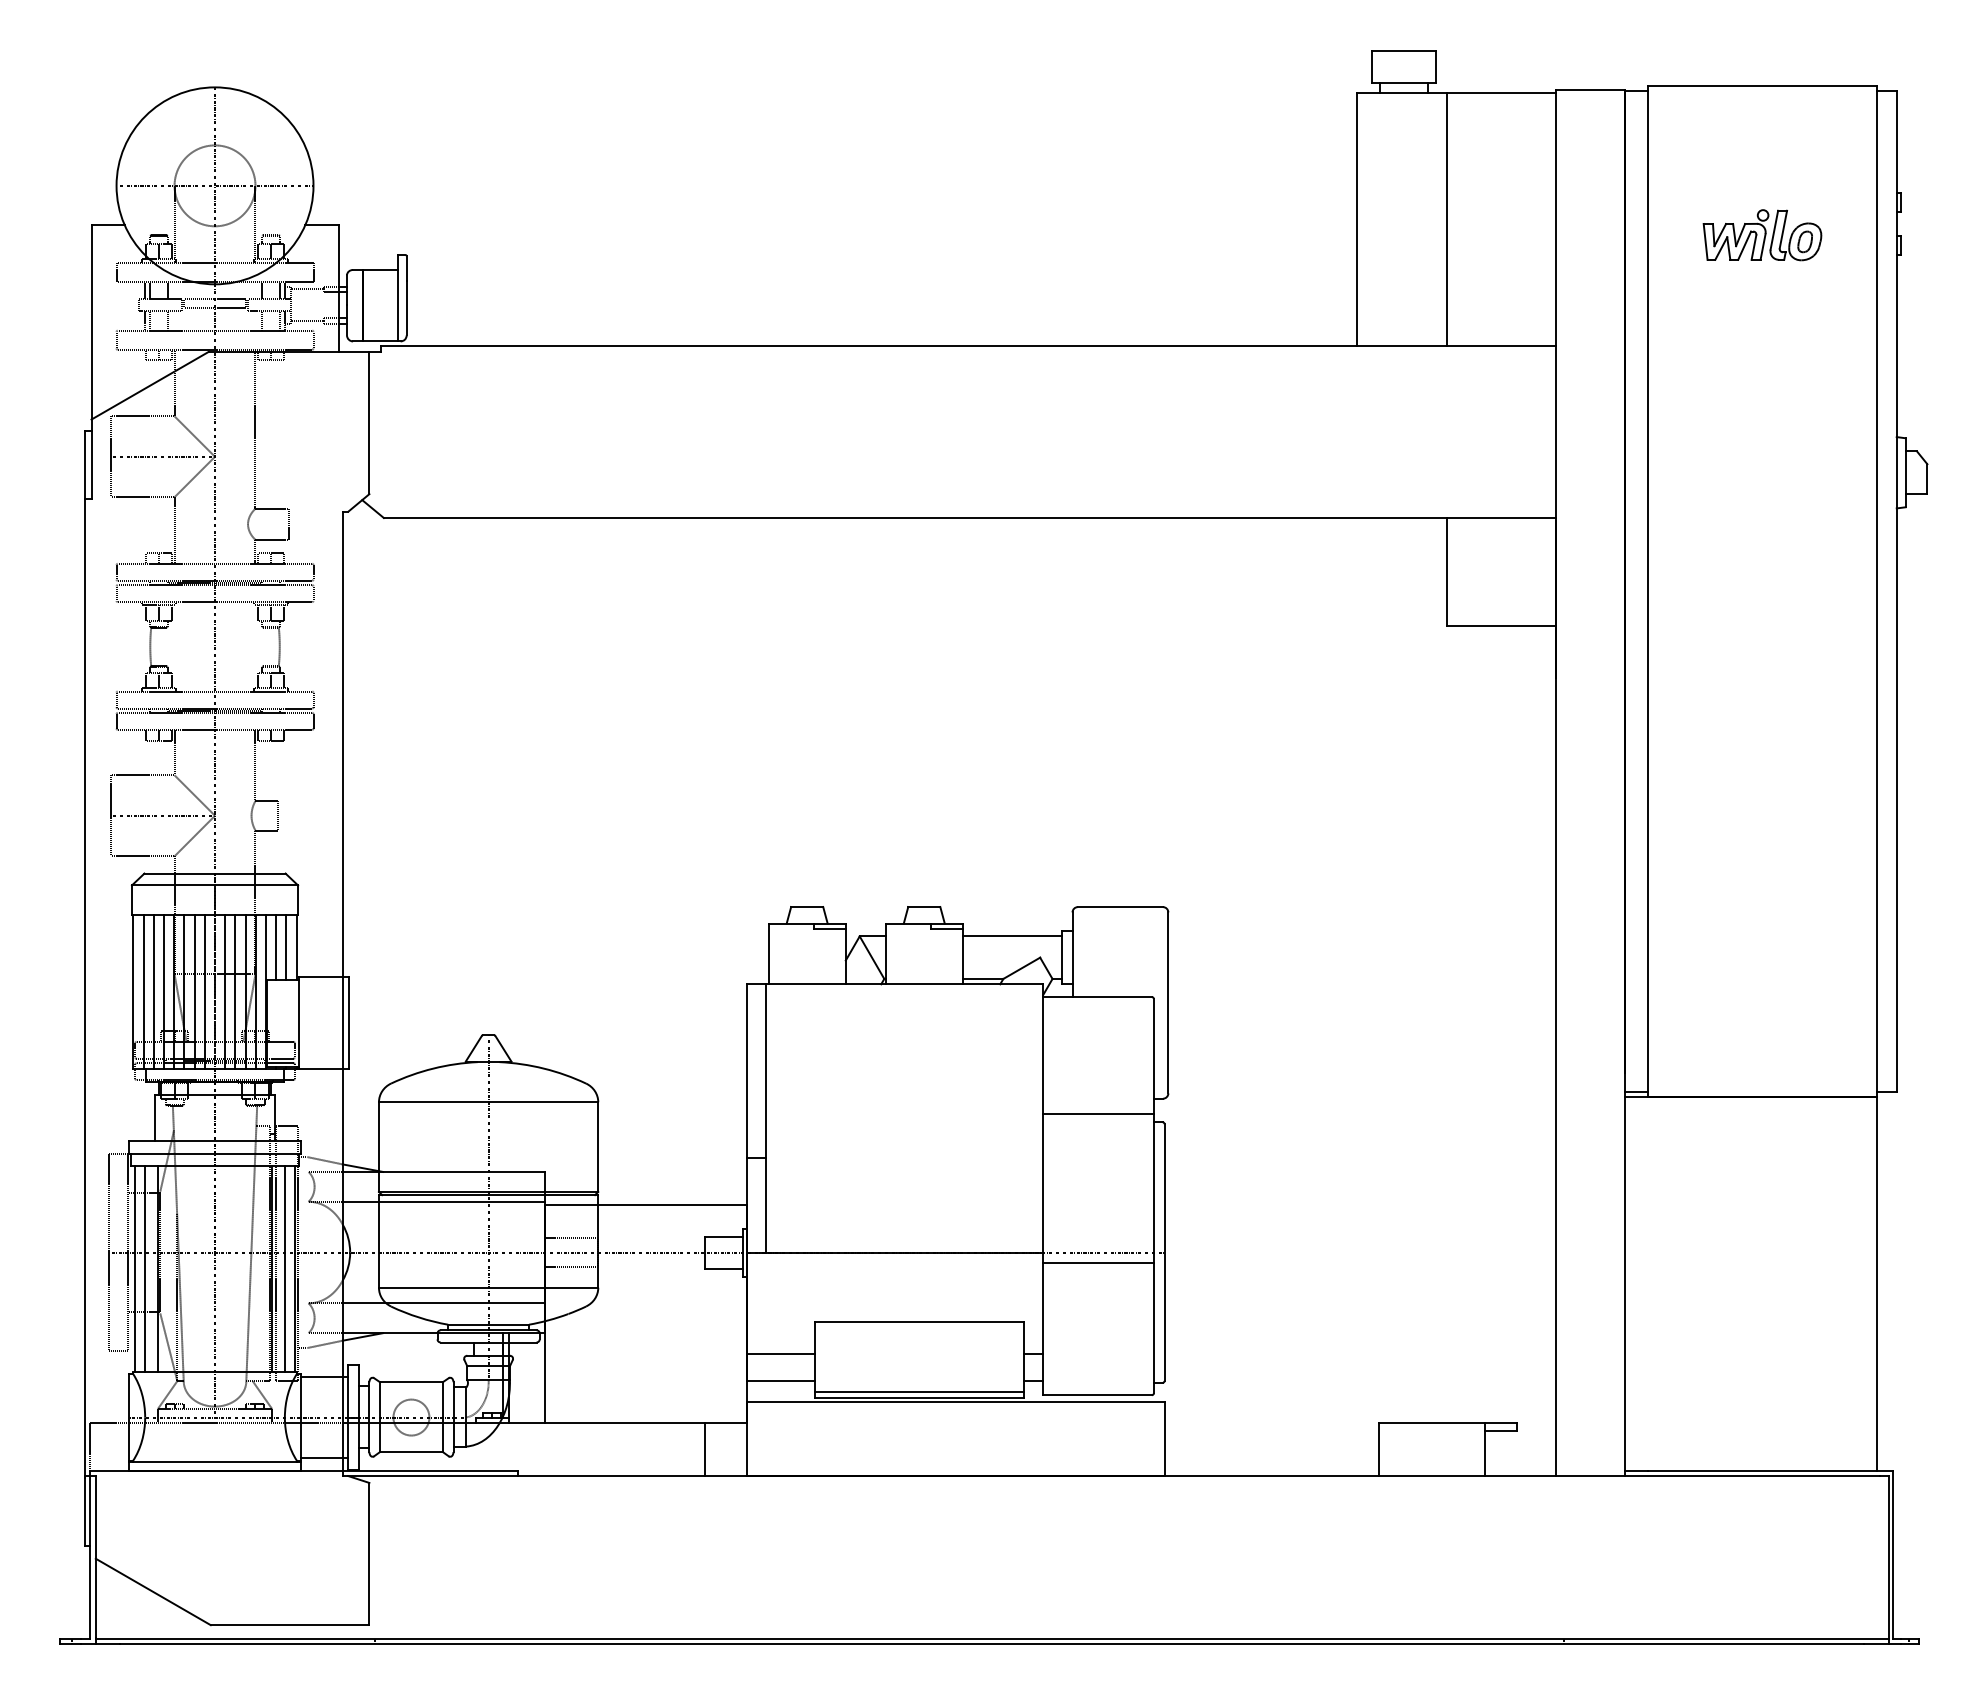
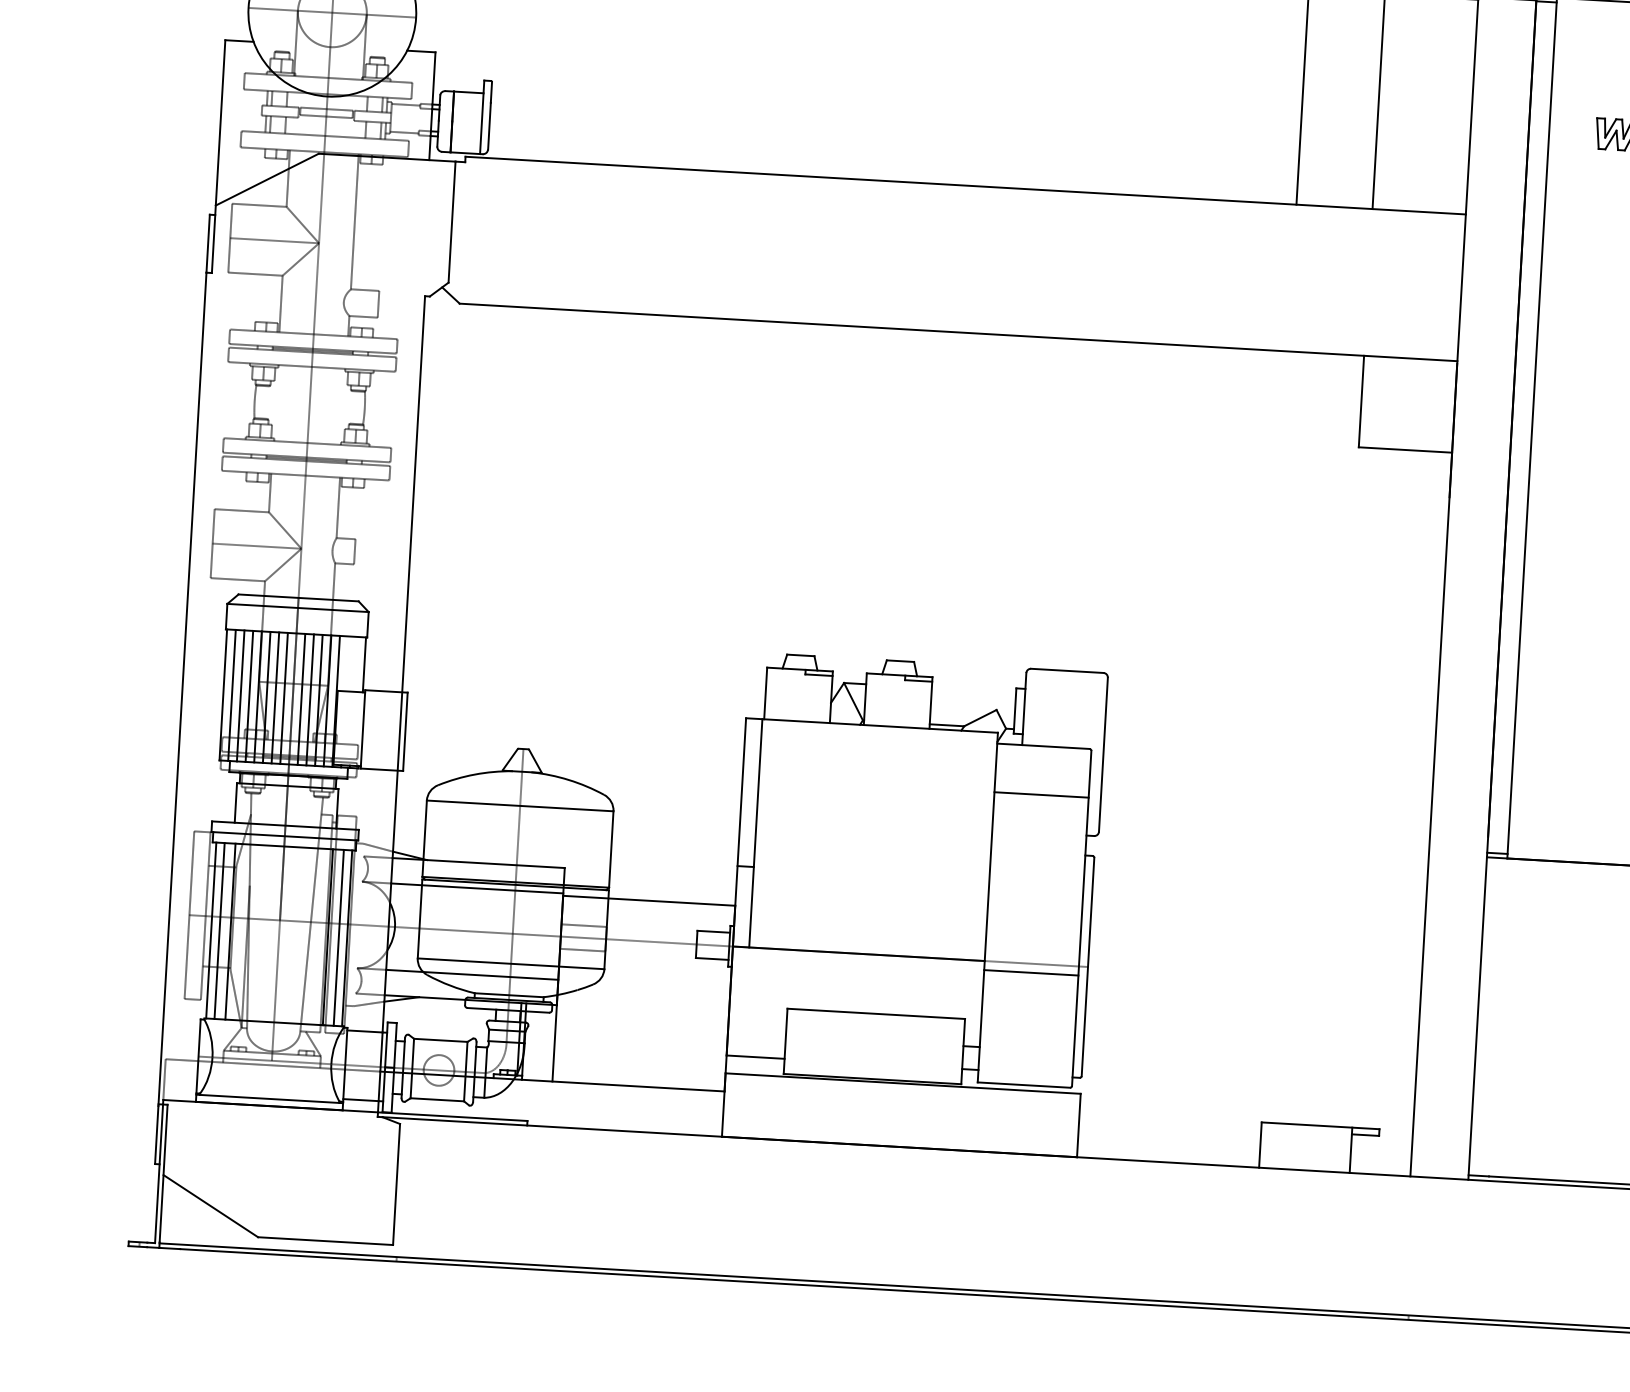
line: (1011, 936) -> (973, 690), removed
line: (276, 947) -> (347, 663), removed
line: (286, 947) -> (355, 664), removed
line: (1098, 1114) -> (1041, 795), moved
line: (781, 1353) -> (757, 1034), removed
line: (919, 1392) -> (872, 1074), removed
line: (704, 1449) -> (686, 1111), removed

